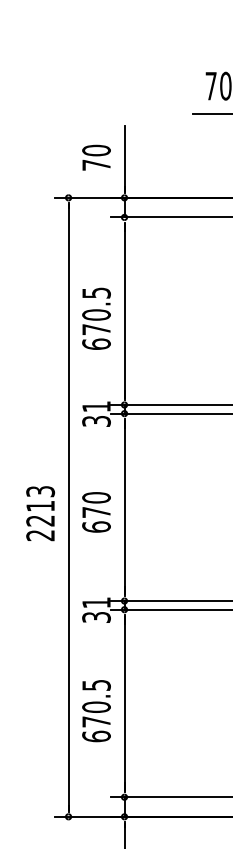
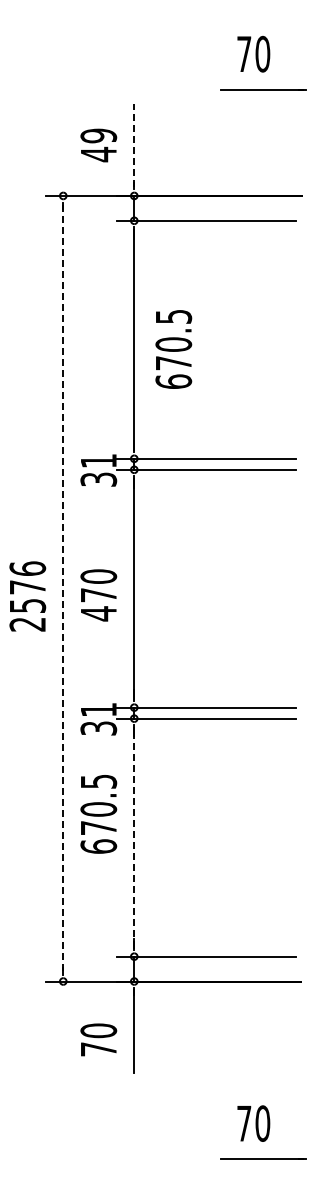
text: (96, 158) -> (98, 145), 70 -> 49
line: (124, 158) -> (134, 145), solid -> dashed
text: (96, 318) -> (173, 349), moved
text: (40, 505) -> (27, 586), 2213 -> 2576
line: (68, 507) -> (63, 588), solid -> dashed
text: (96, 526) -> (98, 613), 670 -> 470
line: (124, 703) -> (134, 837), solid -> dashed
text: (96, 711) -> (98, 814), moved

